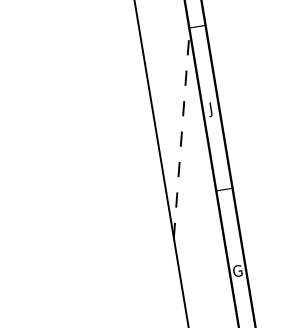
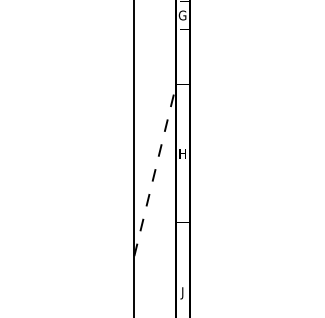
text: (210, 110) -> (182, 155), J -> H
text: (237, 272) -> (182, 293), G -> J

